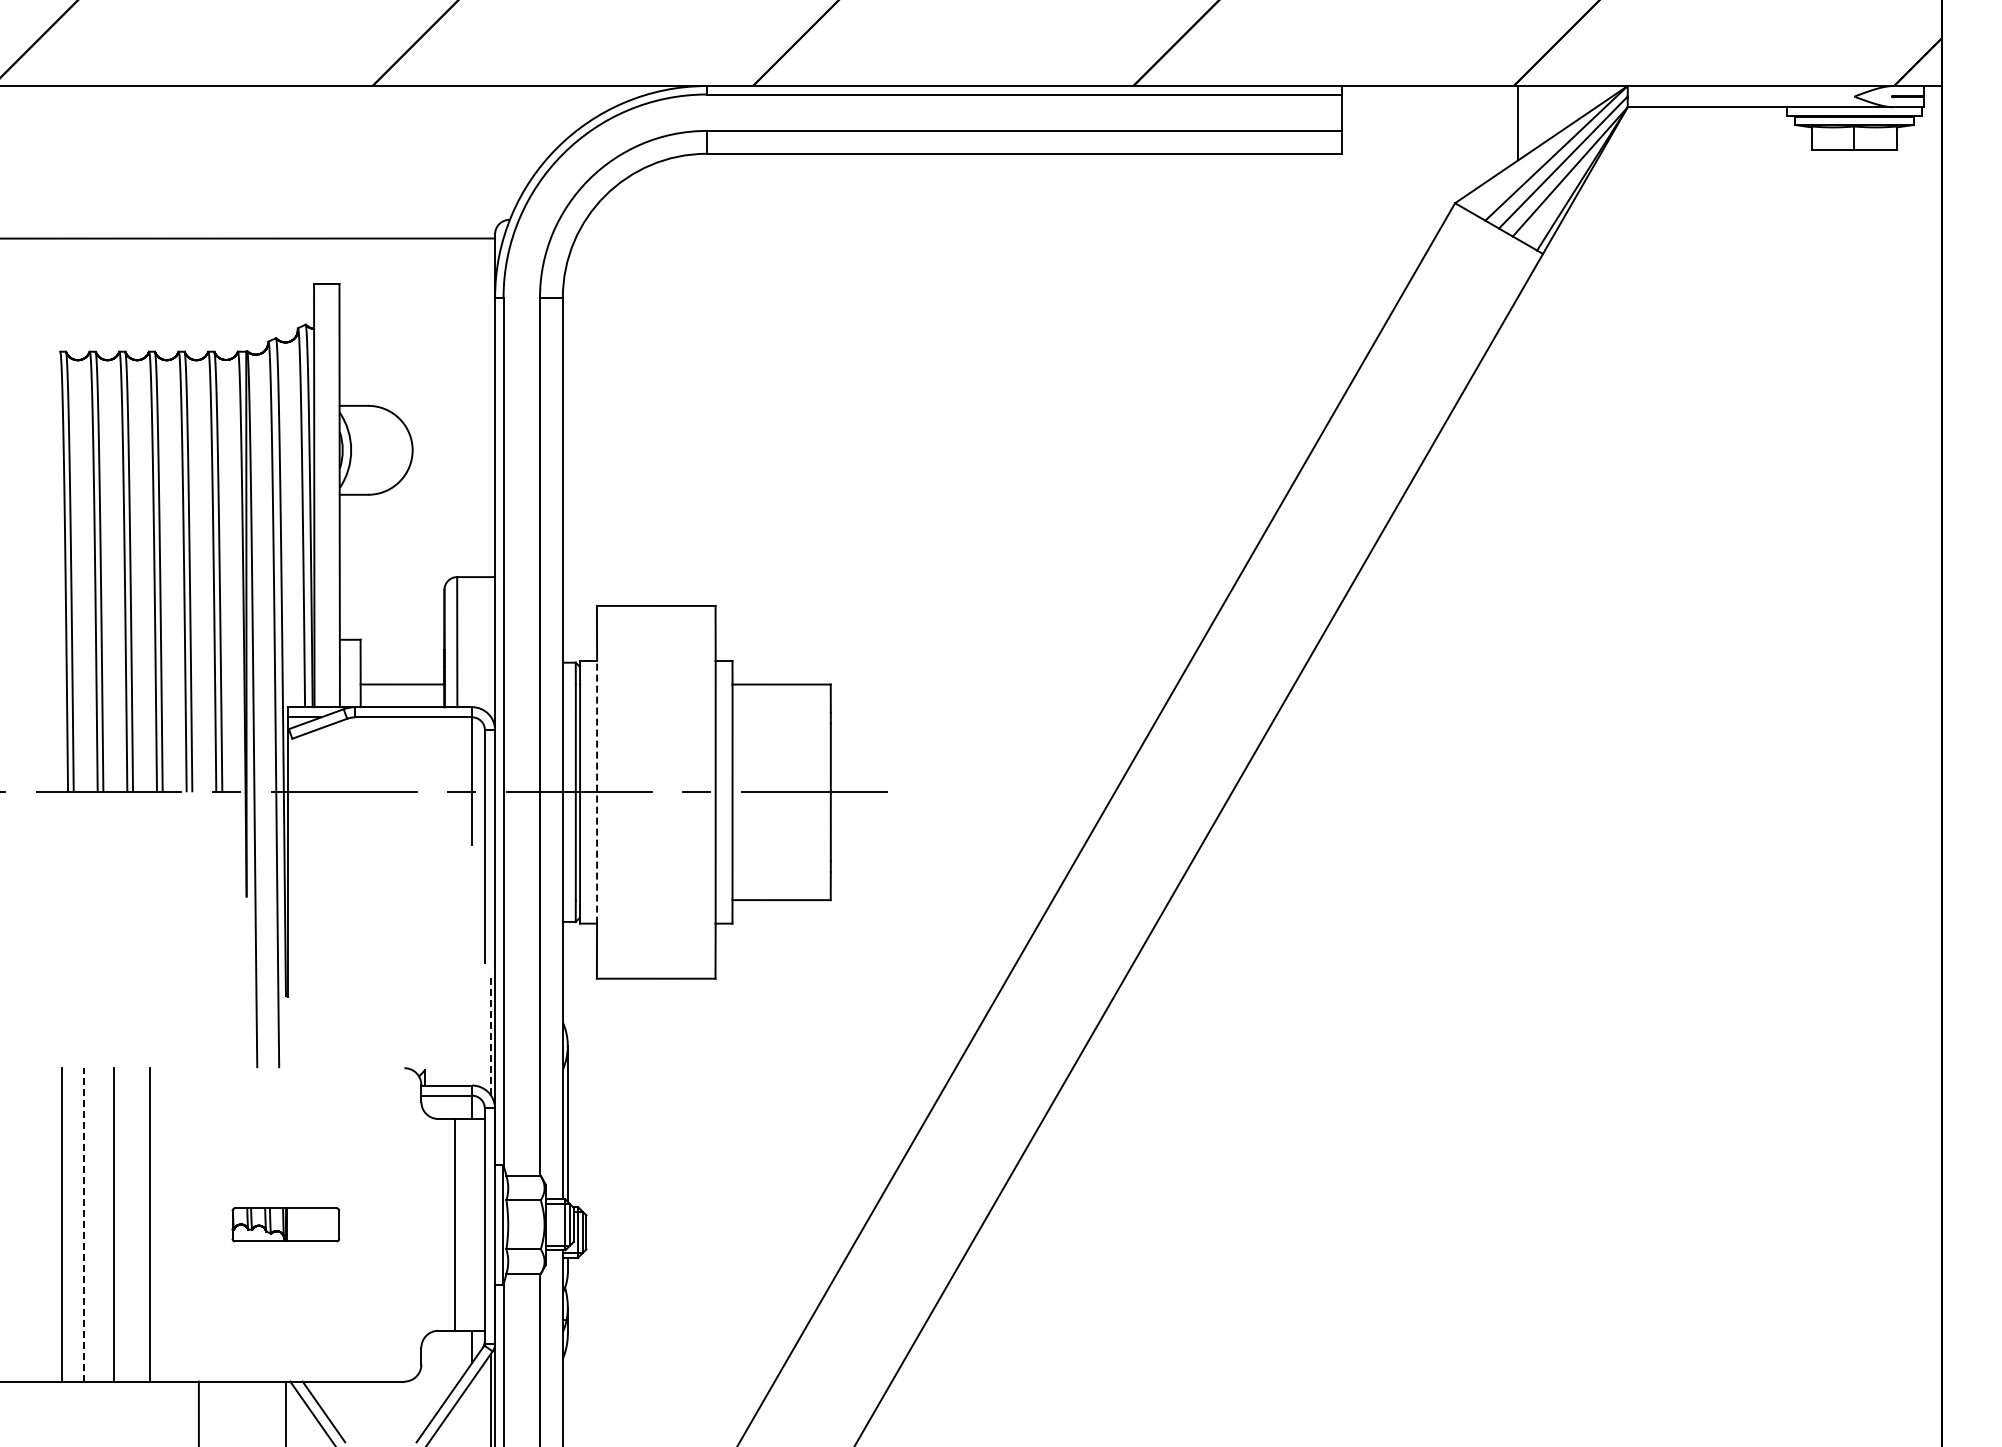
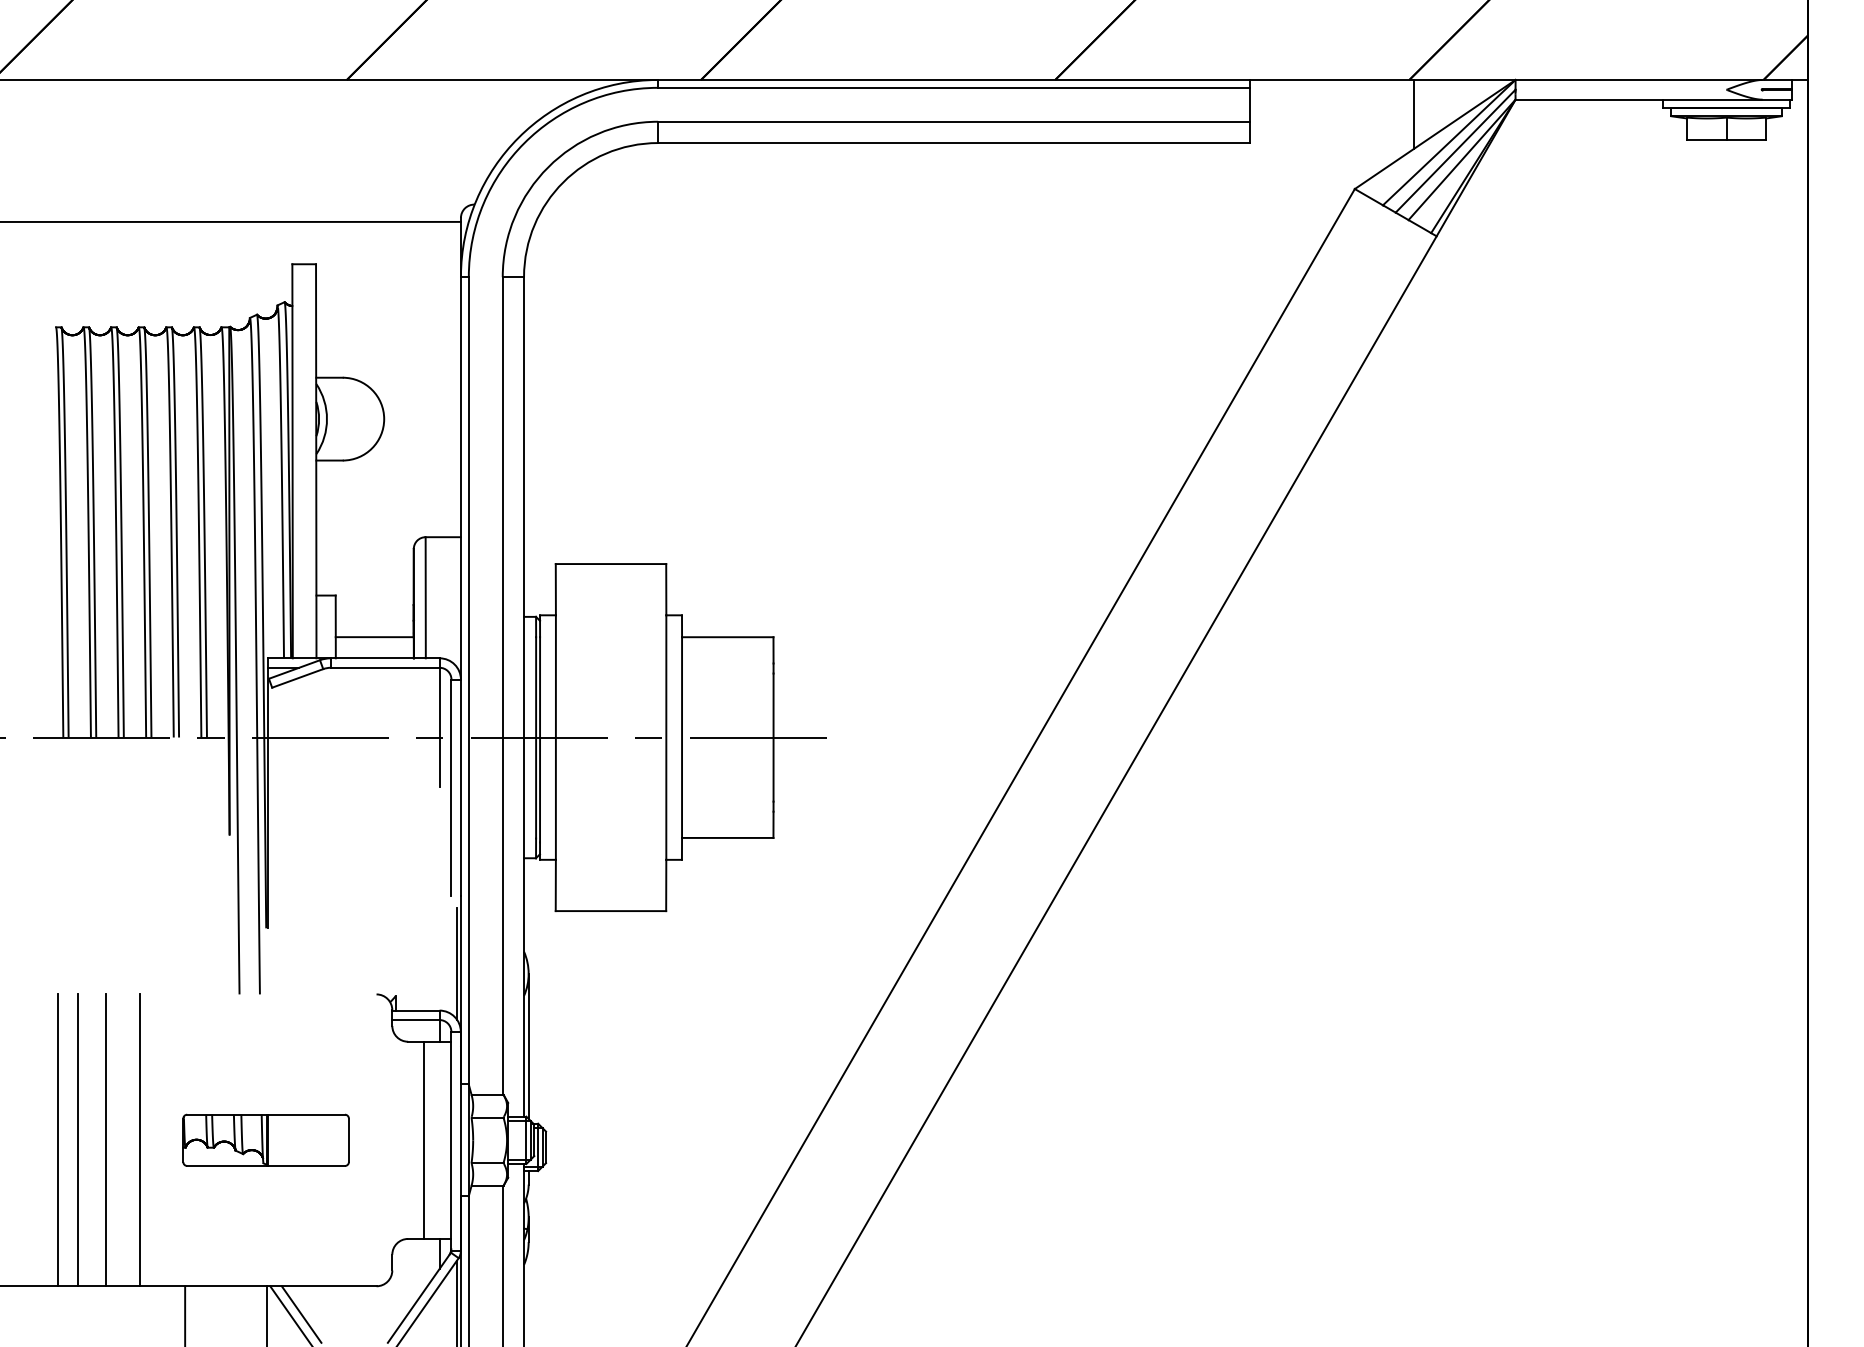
line: (597, 791) -> (556, 736), dashed -> solid
line: (490, 1035) -> (456, 964), dashed -> solid
line: (84, 1224) -> (78, 1139), dashed -> solid
part: (285, 1224) -> (265, 1139), size x1.67

